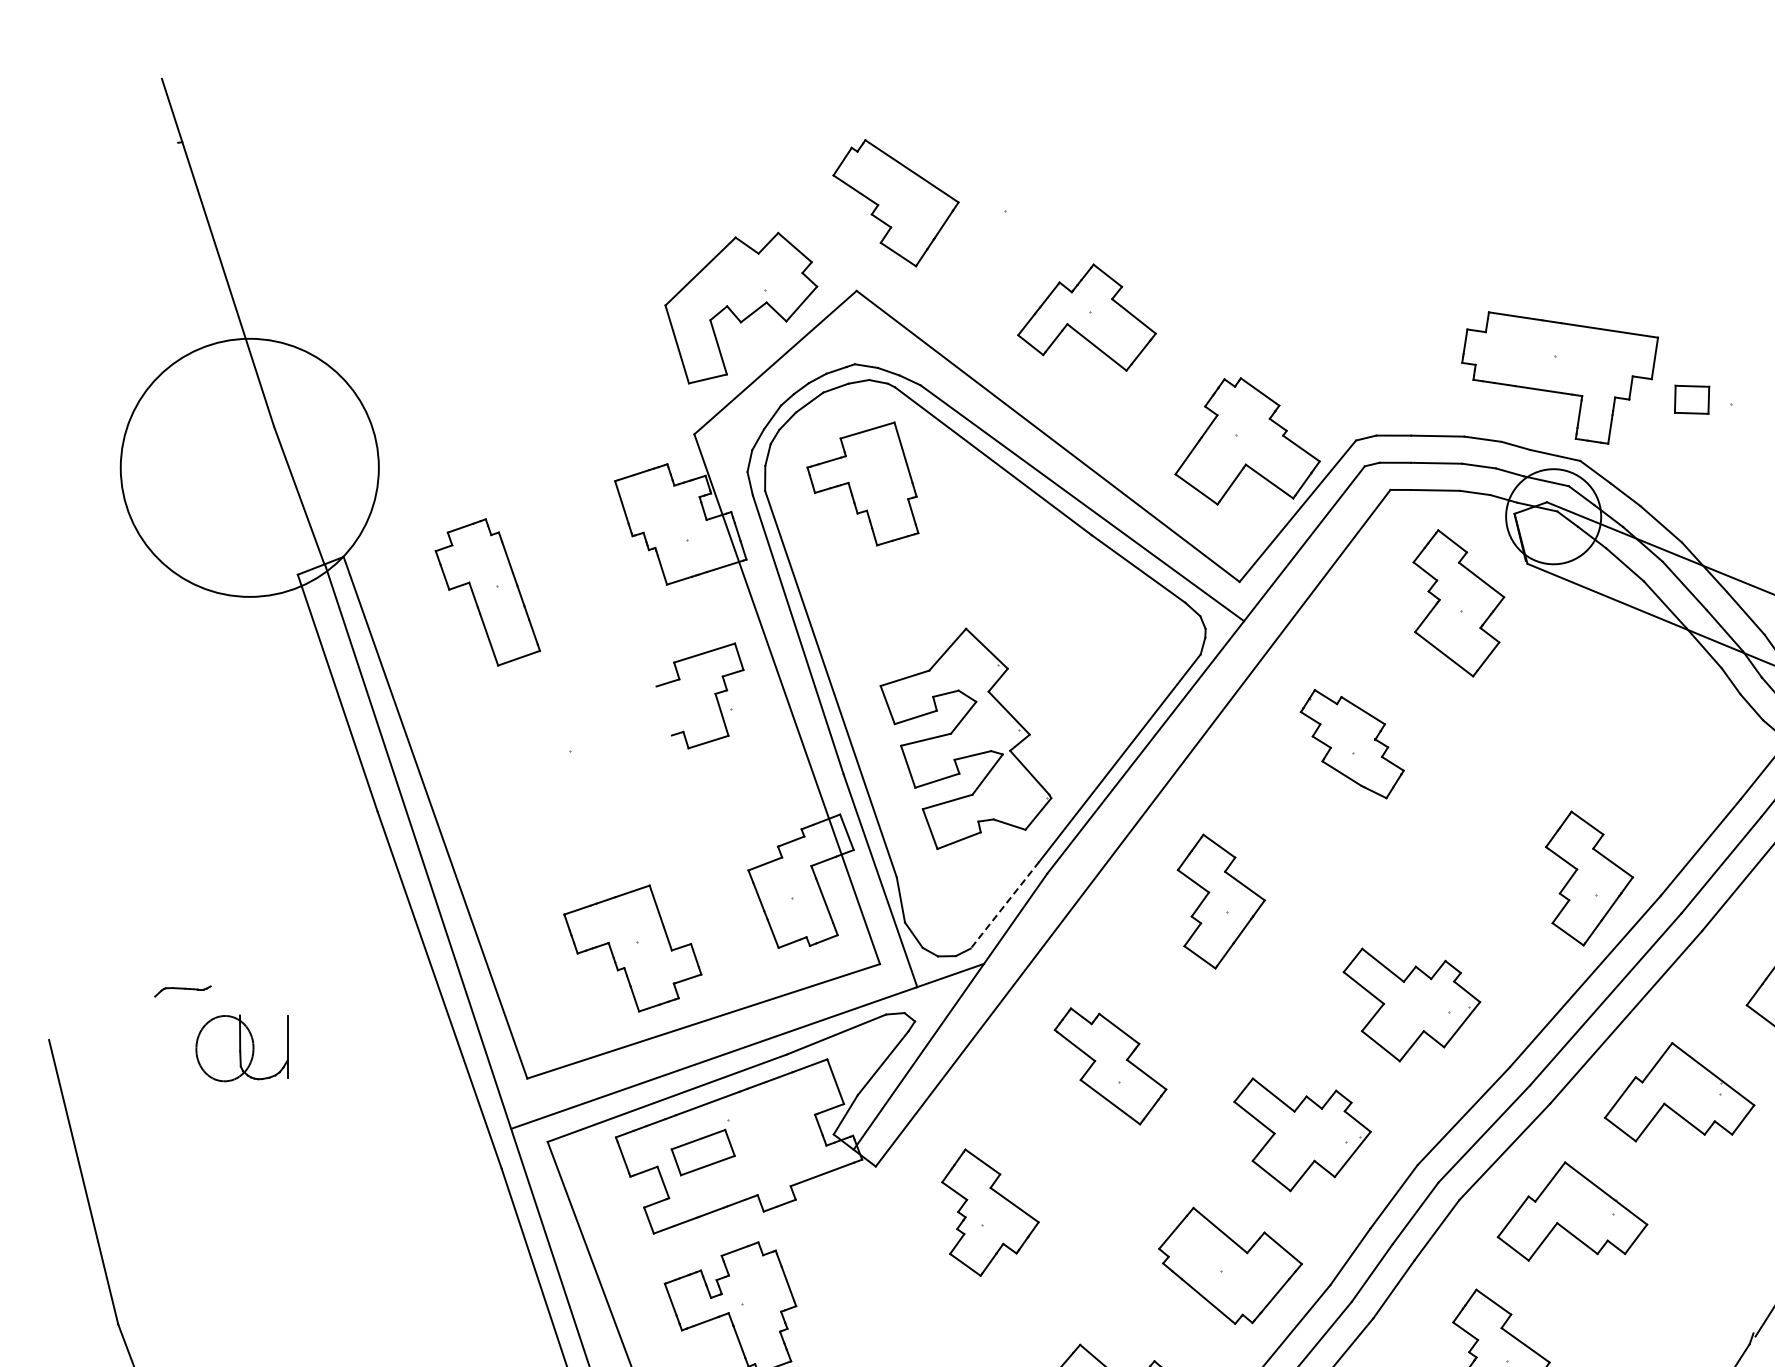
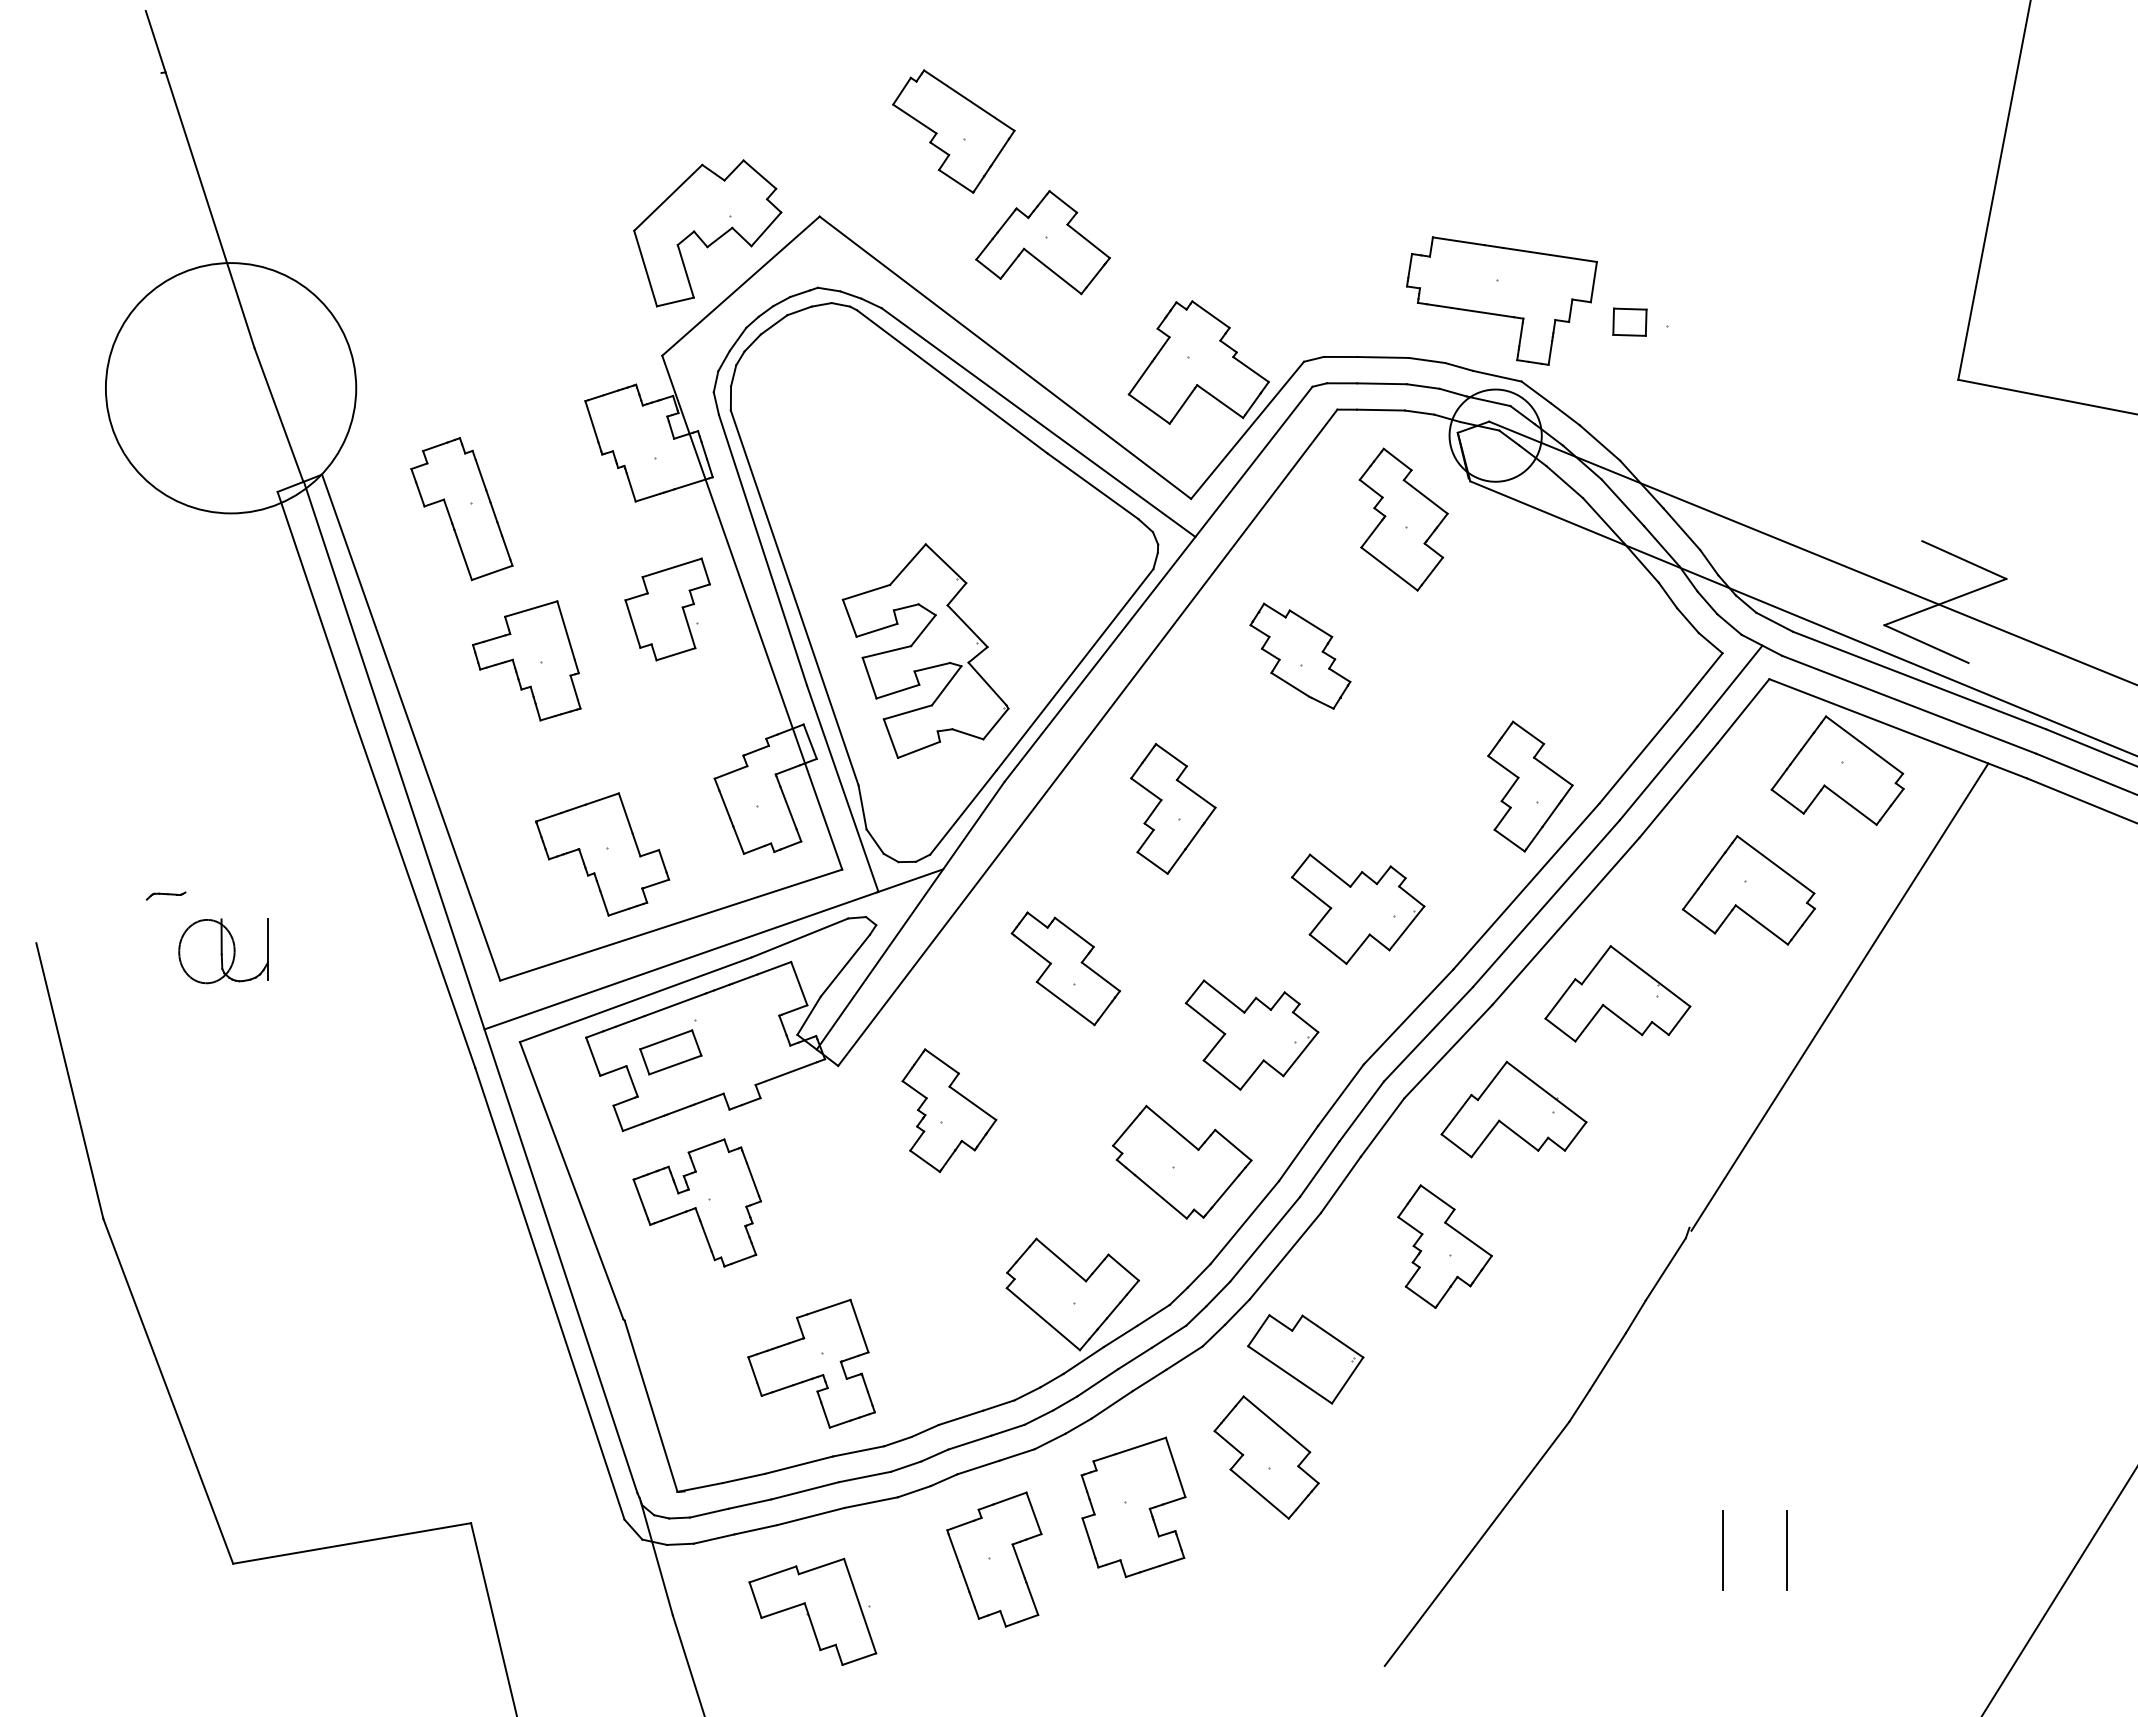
part: (895, 203) -> (953, 131), moved
part: (862, 483) -> (526, 660), moved
line: (663, 710) -> (632, 623), added
line: (1004, 905) -> (963, 812), dashed -> solid
part: (182, 990) -> (165, 895), size x0.71

